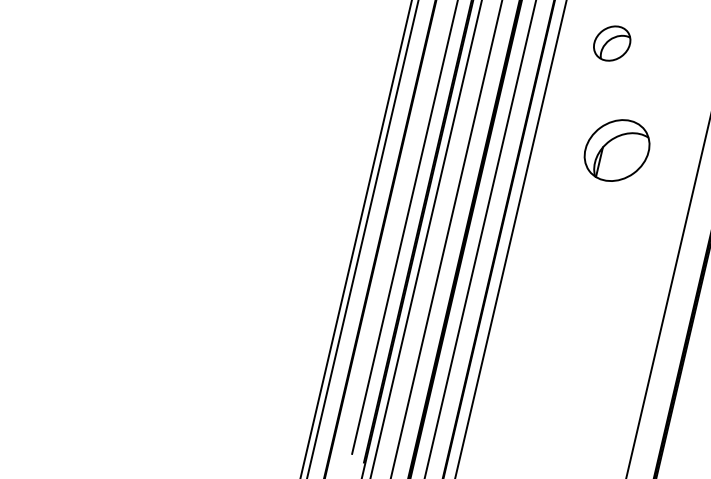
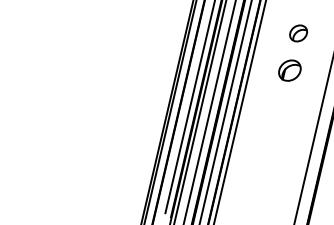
part: (612, 43) -> (298, 33), moved
part: (616, 150) -> (289, 70), size x0.71

